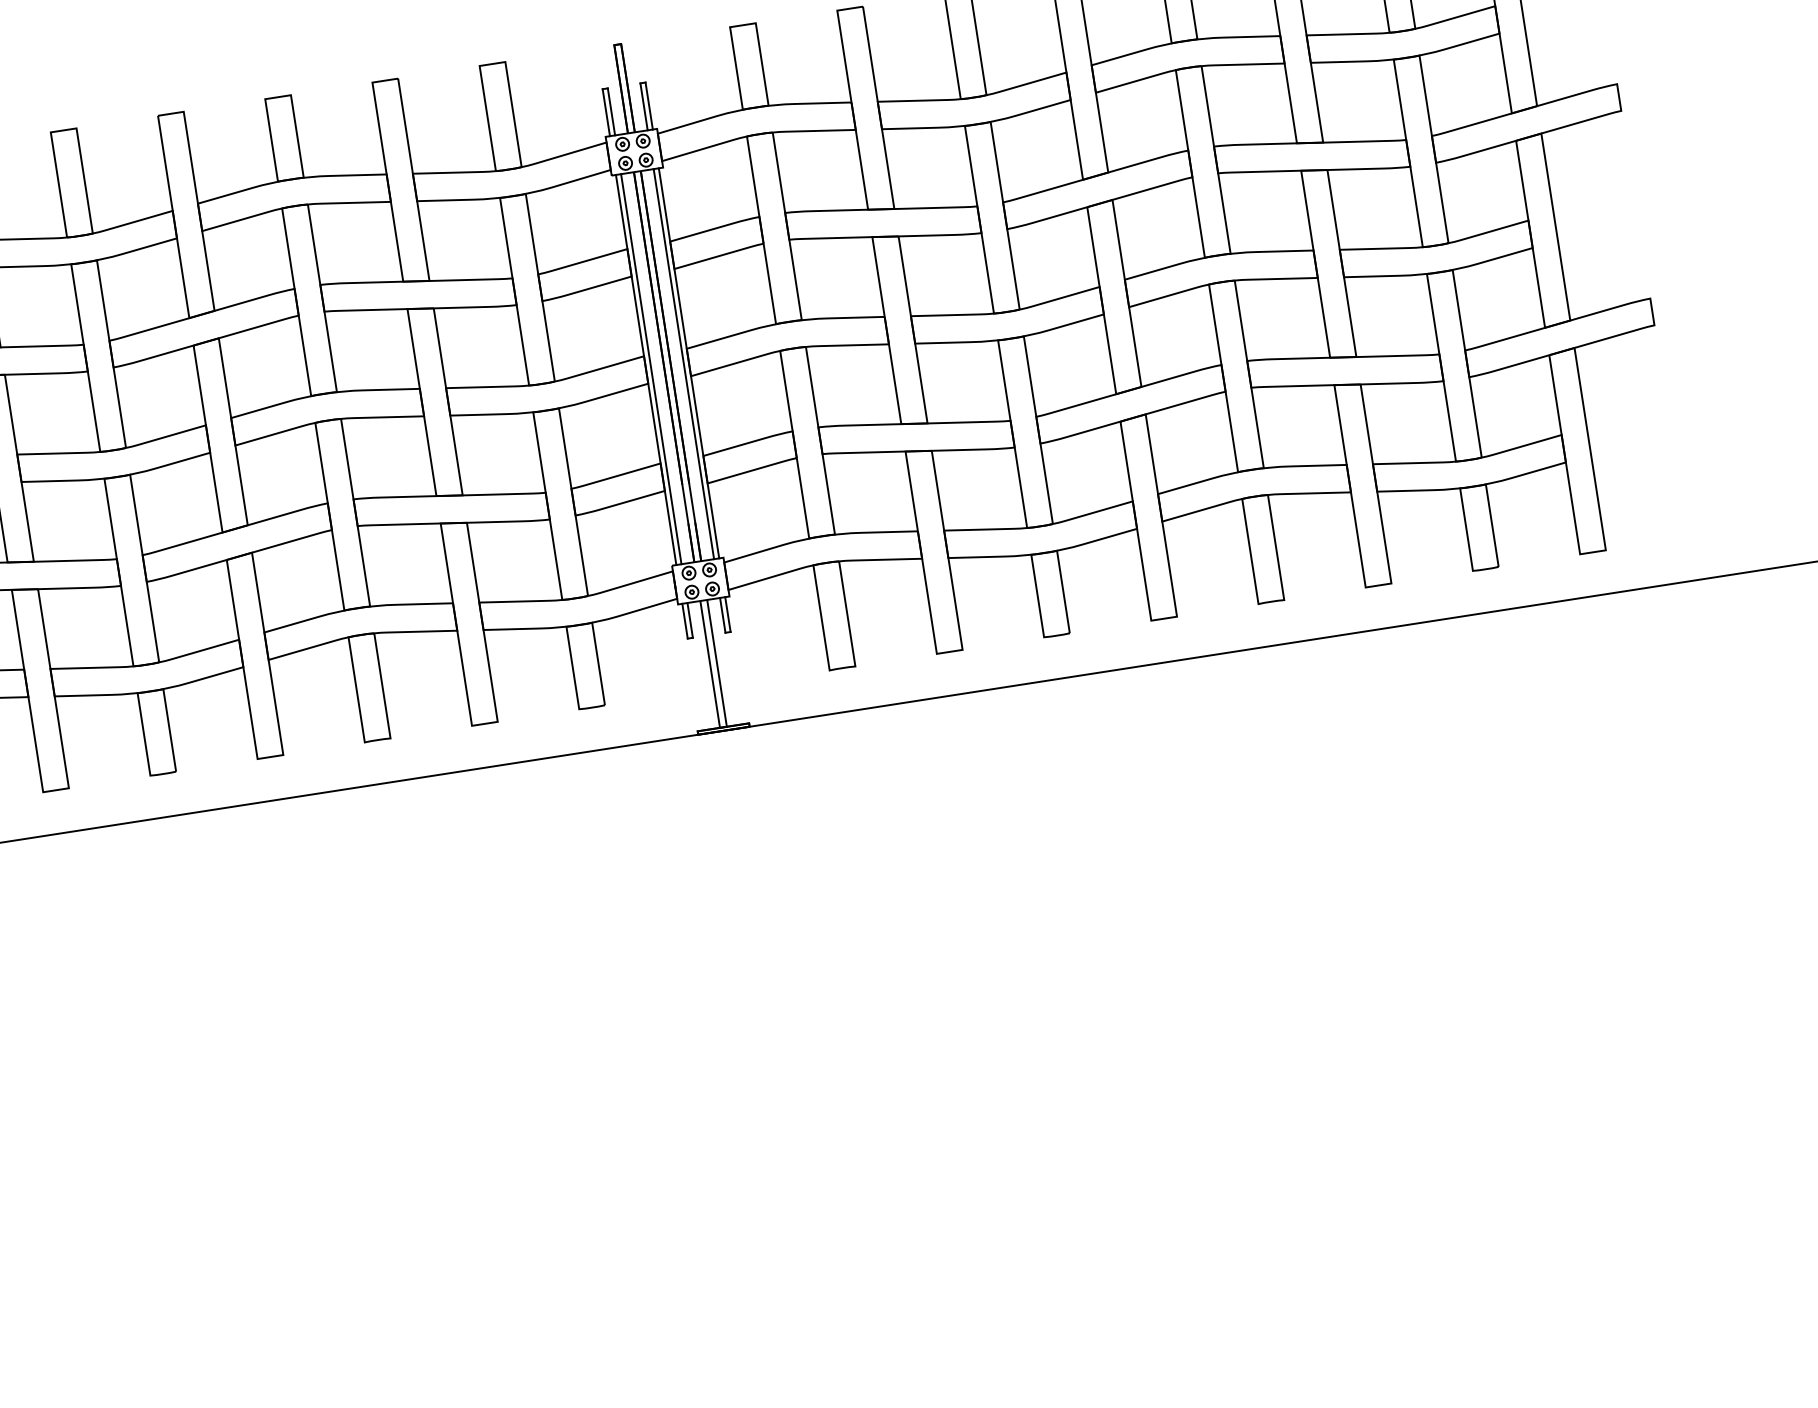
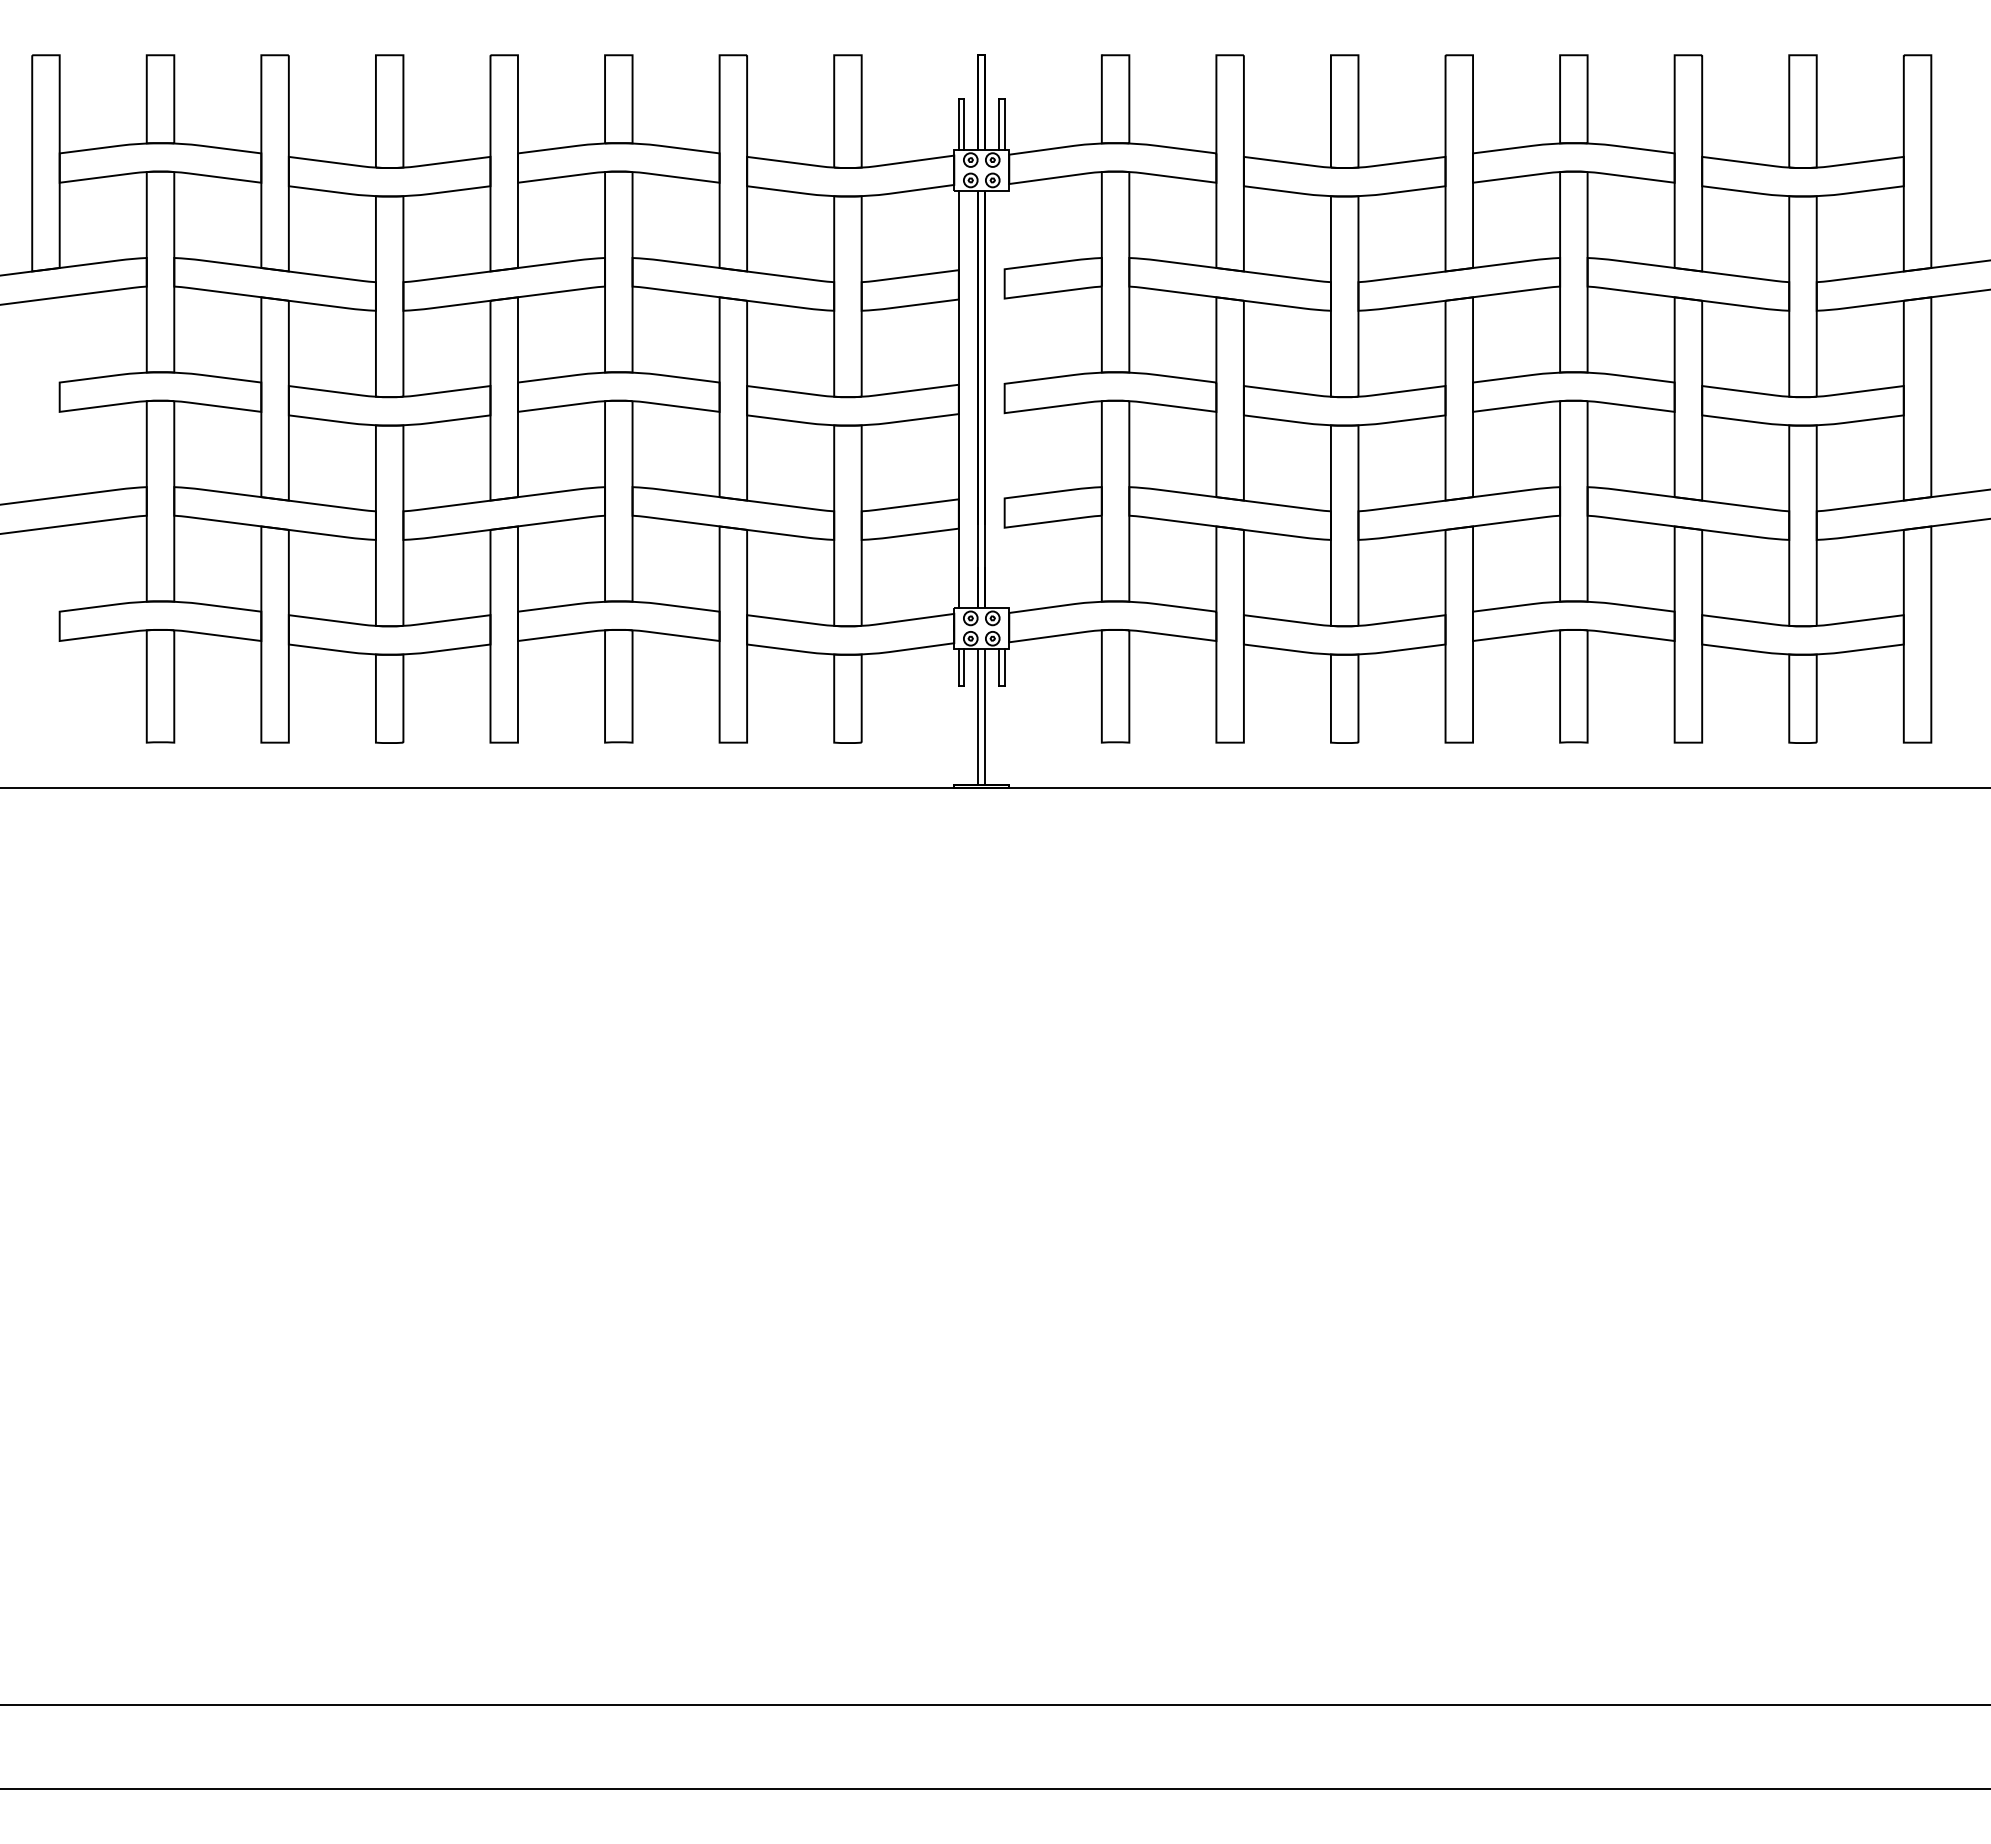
line: (688, 363) -> (1004, 399), removed
line: (684, 364) -> (999, 399), removed
line: (651, 369) -> (964, 399), removed

